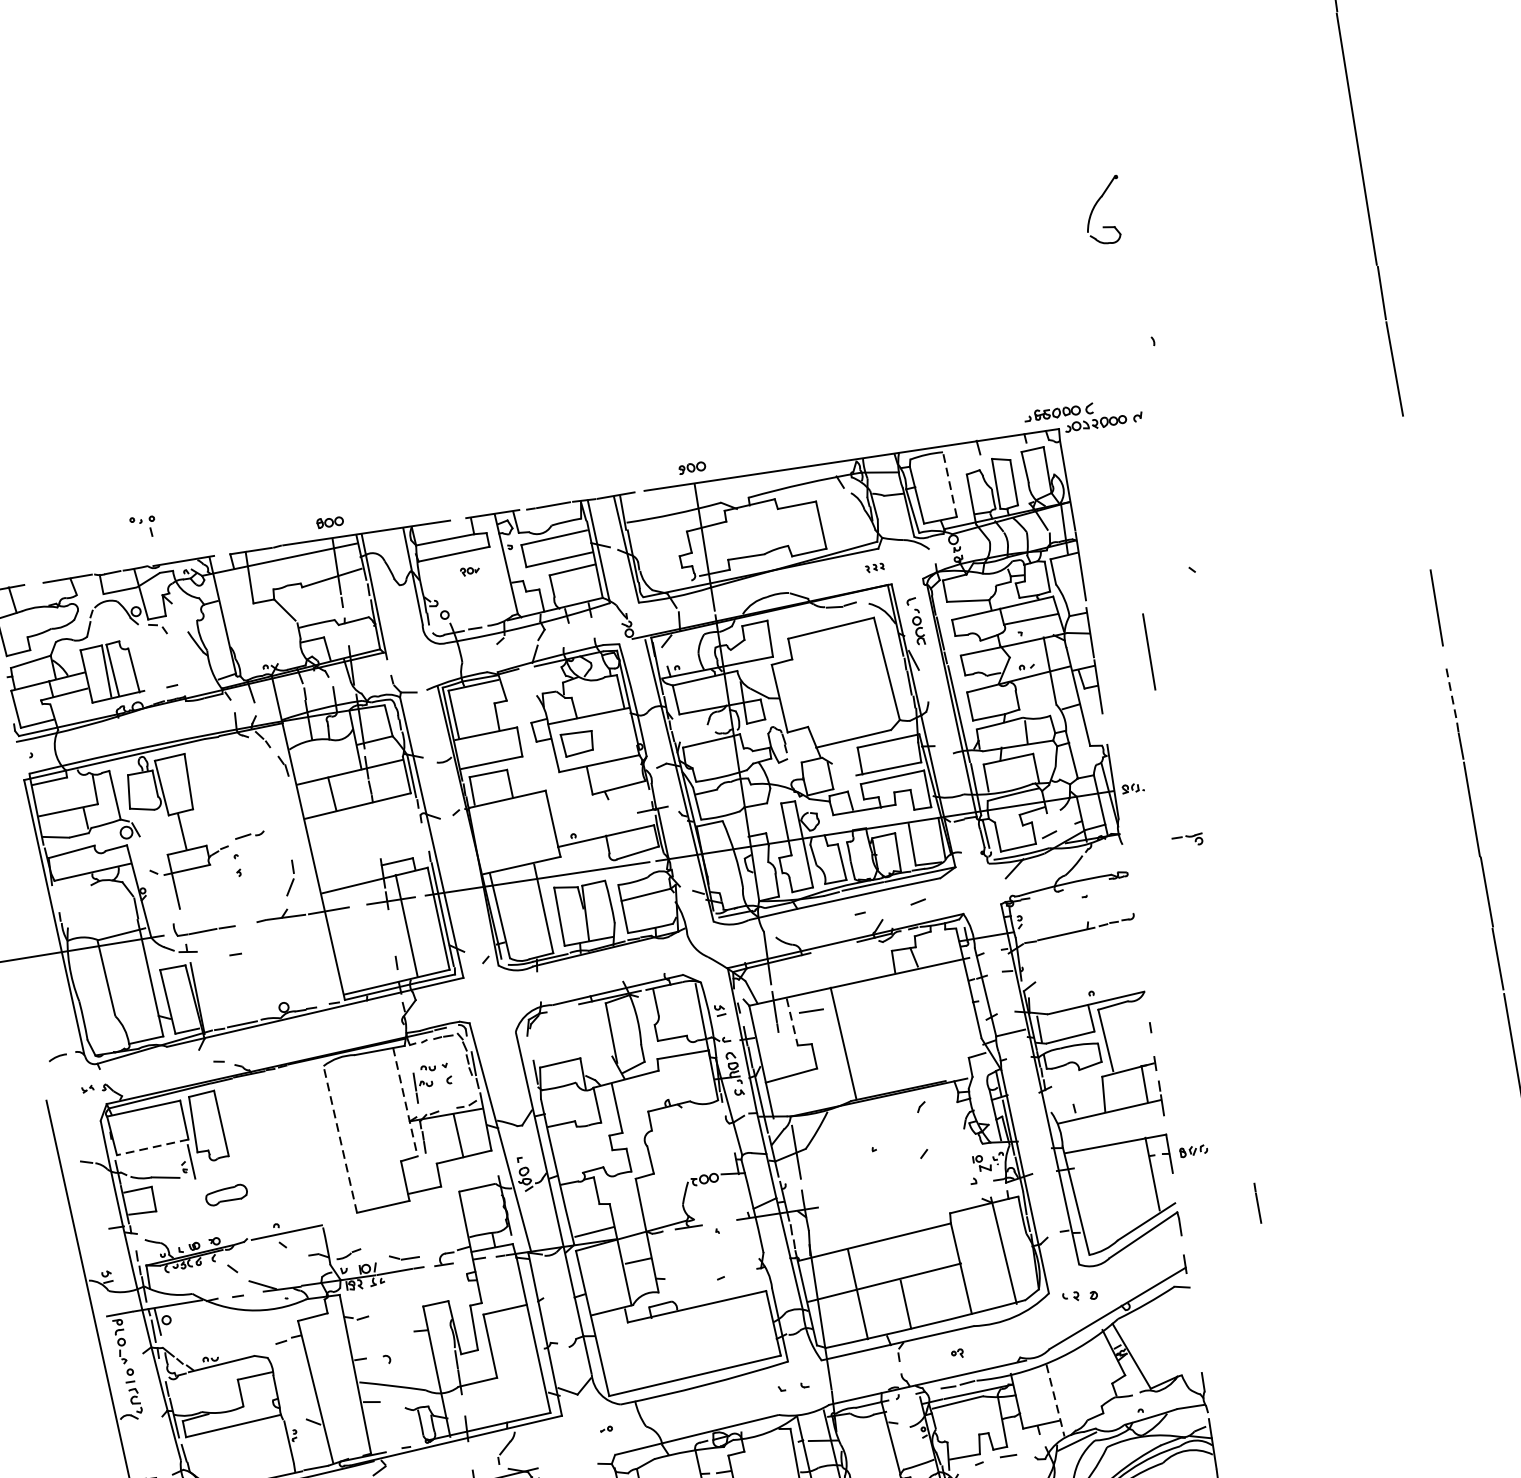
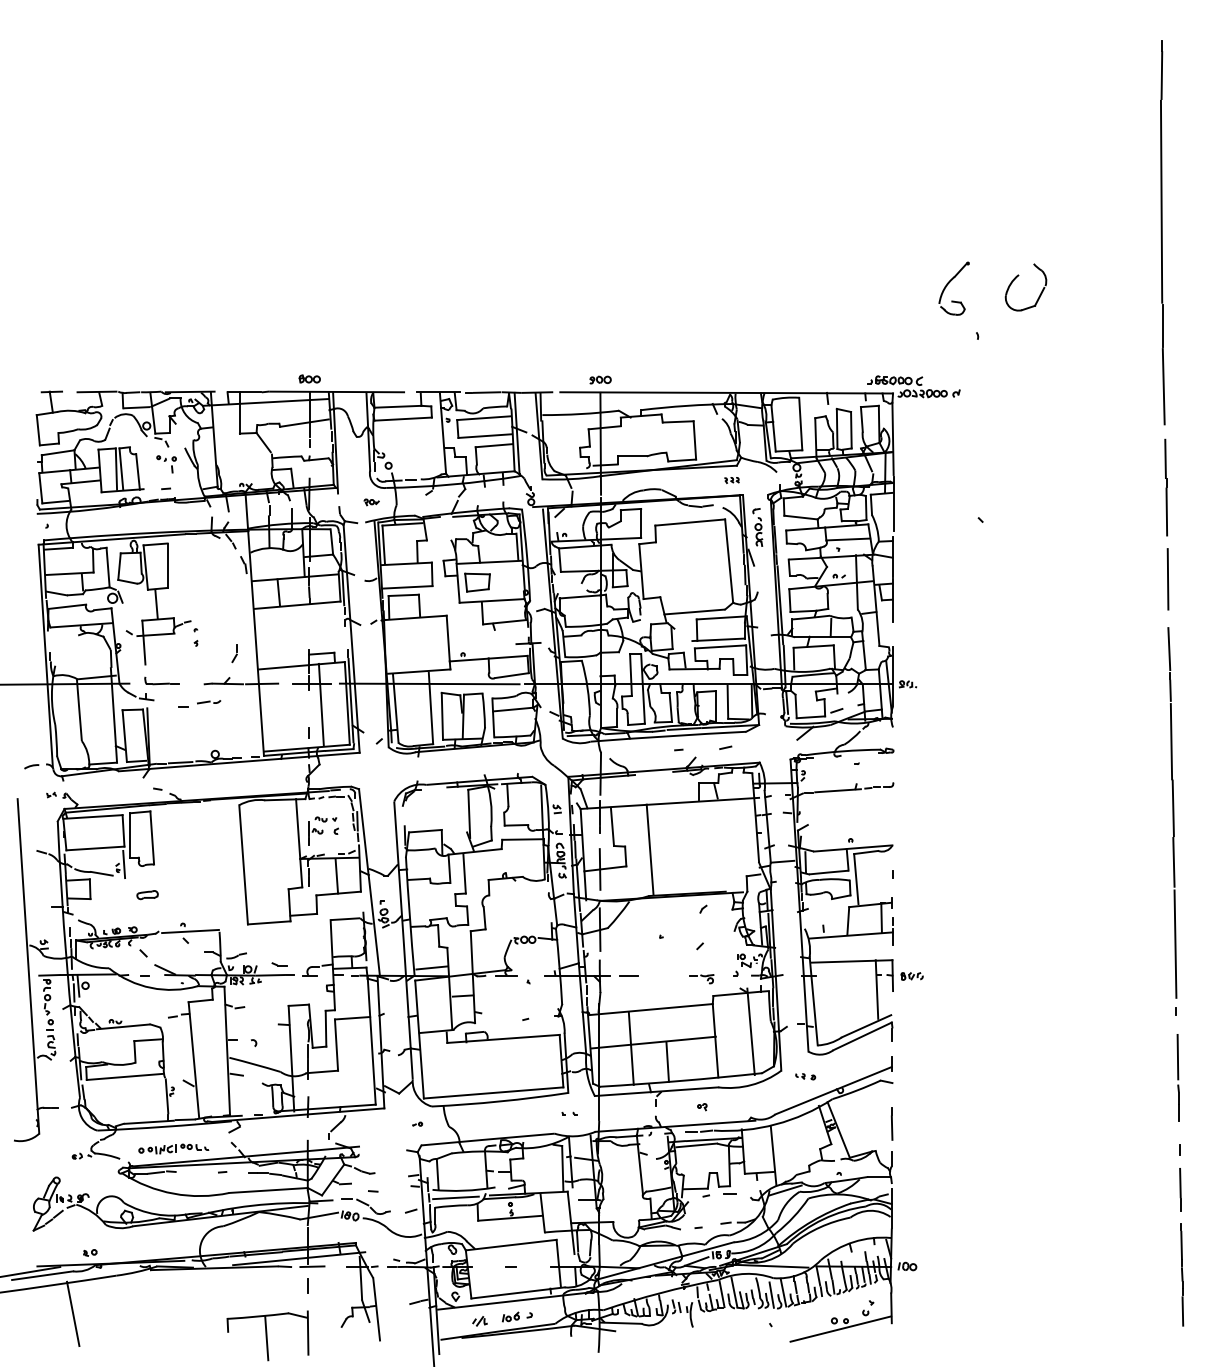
part: (1094, 209) -> (947, 286), moved
part: (1190, 262) -> (1016, 278), added
line: (949, 483) -> (800, 423), dashed -> solid
line: (1416, 494) -> (1165, 487), added
part: (143, 527) -> (166, 464), moved
part: (469, 571) -> (371, 502), moved
line: (1148, 652) -> (936, 579), removed
line: (1451, 695) -> (1169, 649), dashed -> solid
part: (250, 835) -> (209, 702), moved
part: (1187, 841) -> (701, 979), moved
part: (288, 878) -> (234, 653), size x0.62
part: (202, 925) -> (161, 680), size x0.71
line: (811, 1010) -> (628, 975), moved
line: (792, 1022) -> (612, 827), dashed -> solid
line: (784, 1077) -> (599, 869), added
line: (405, 1102) -> (299, 843), dashed -> solid
line: (340, 1139) -> (243, 864), dashed -> solid
line: (151, 1147) -> (94, 848), dashed -> solid
part: (226, 1195) -> (147, 895), size x0.62
line: (1256, 1202) -> (891, 1123), moved
part: (403, 1256) -> (279, 964), size x0.62
part: (1080, 1295) -> (805, 1076), size x0.71
part: (793, 1386) -> (569, 1113), size x0.62
line: (1055, 1401) -> (773, 1156), dashed -> solid

